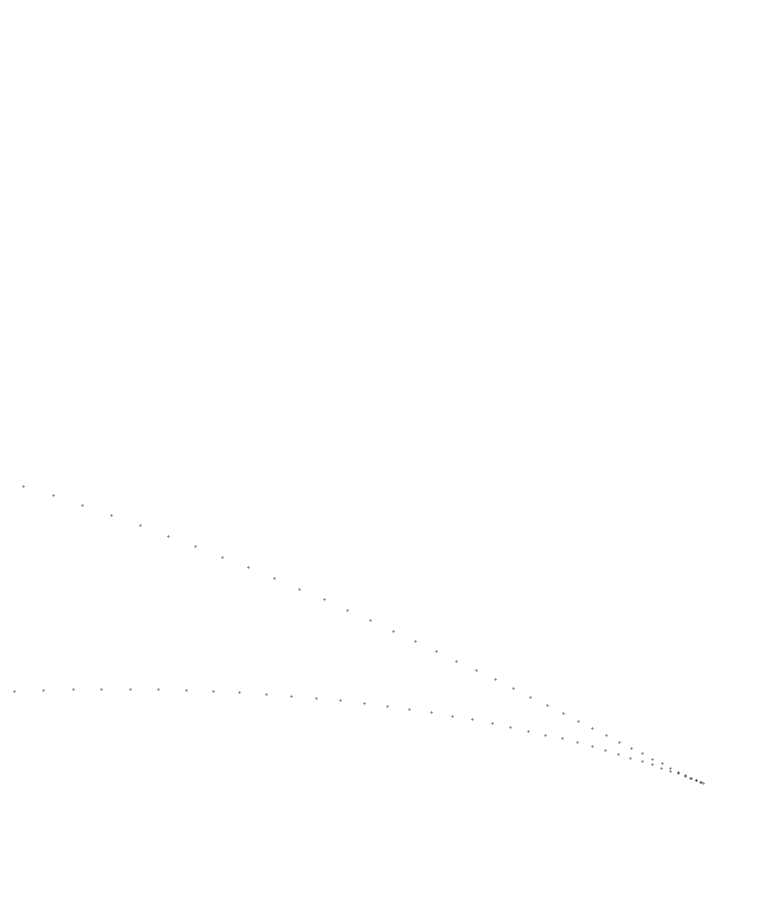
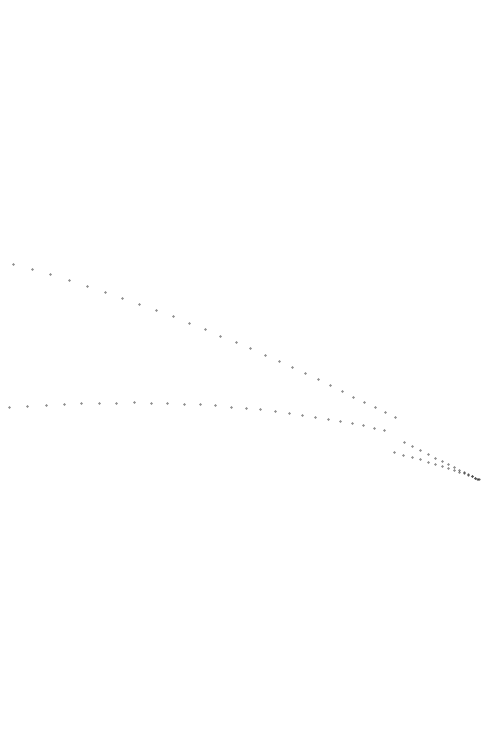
part: (632, 751) -> (436, 460), moved

